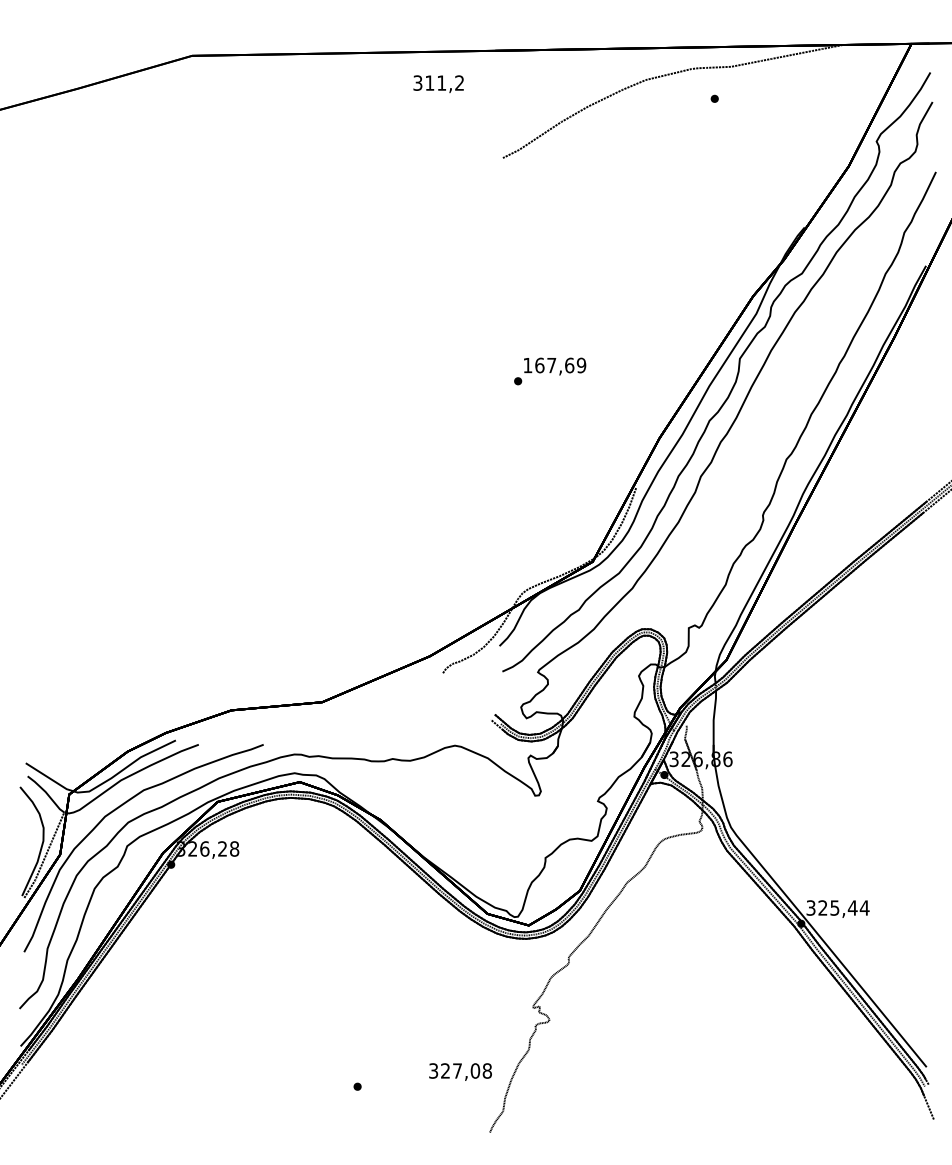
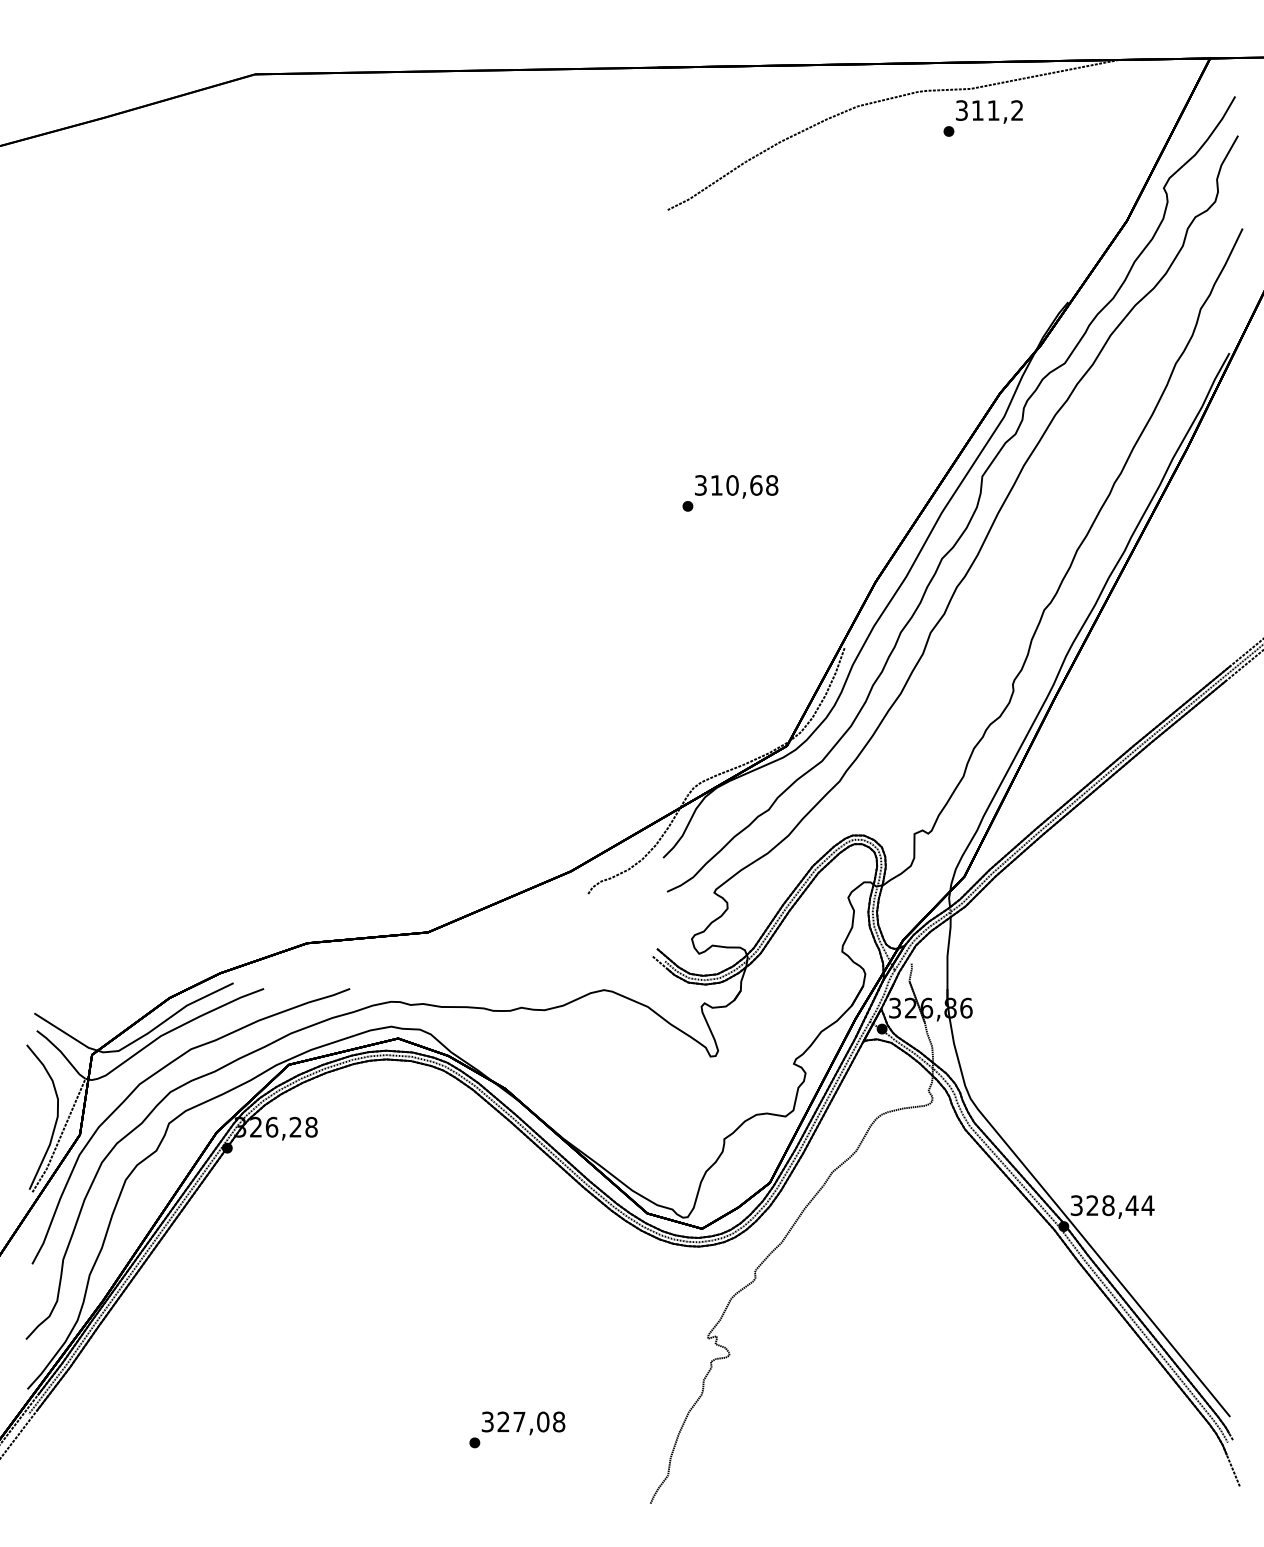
text: (438, 83) -> (989, 111), moved
text: (554, 365) -> (736, 485), 167,69 -> 310,68
text: (834, 907) -> (1108, 1205), 325,44 -> 328,44
text: (460, 1072) -> (523, 1423), moved

